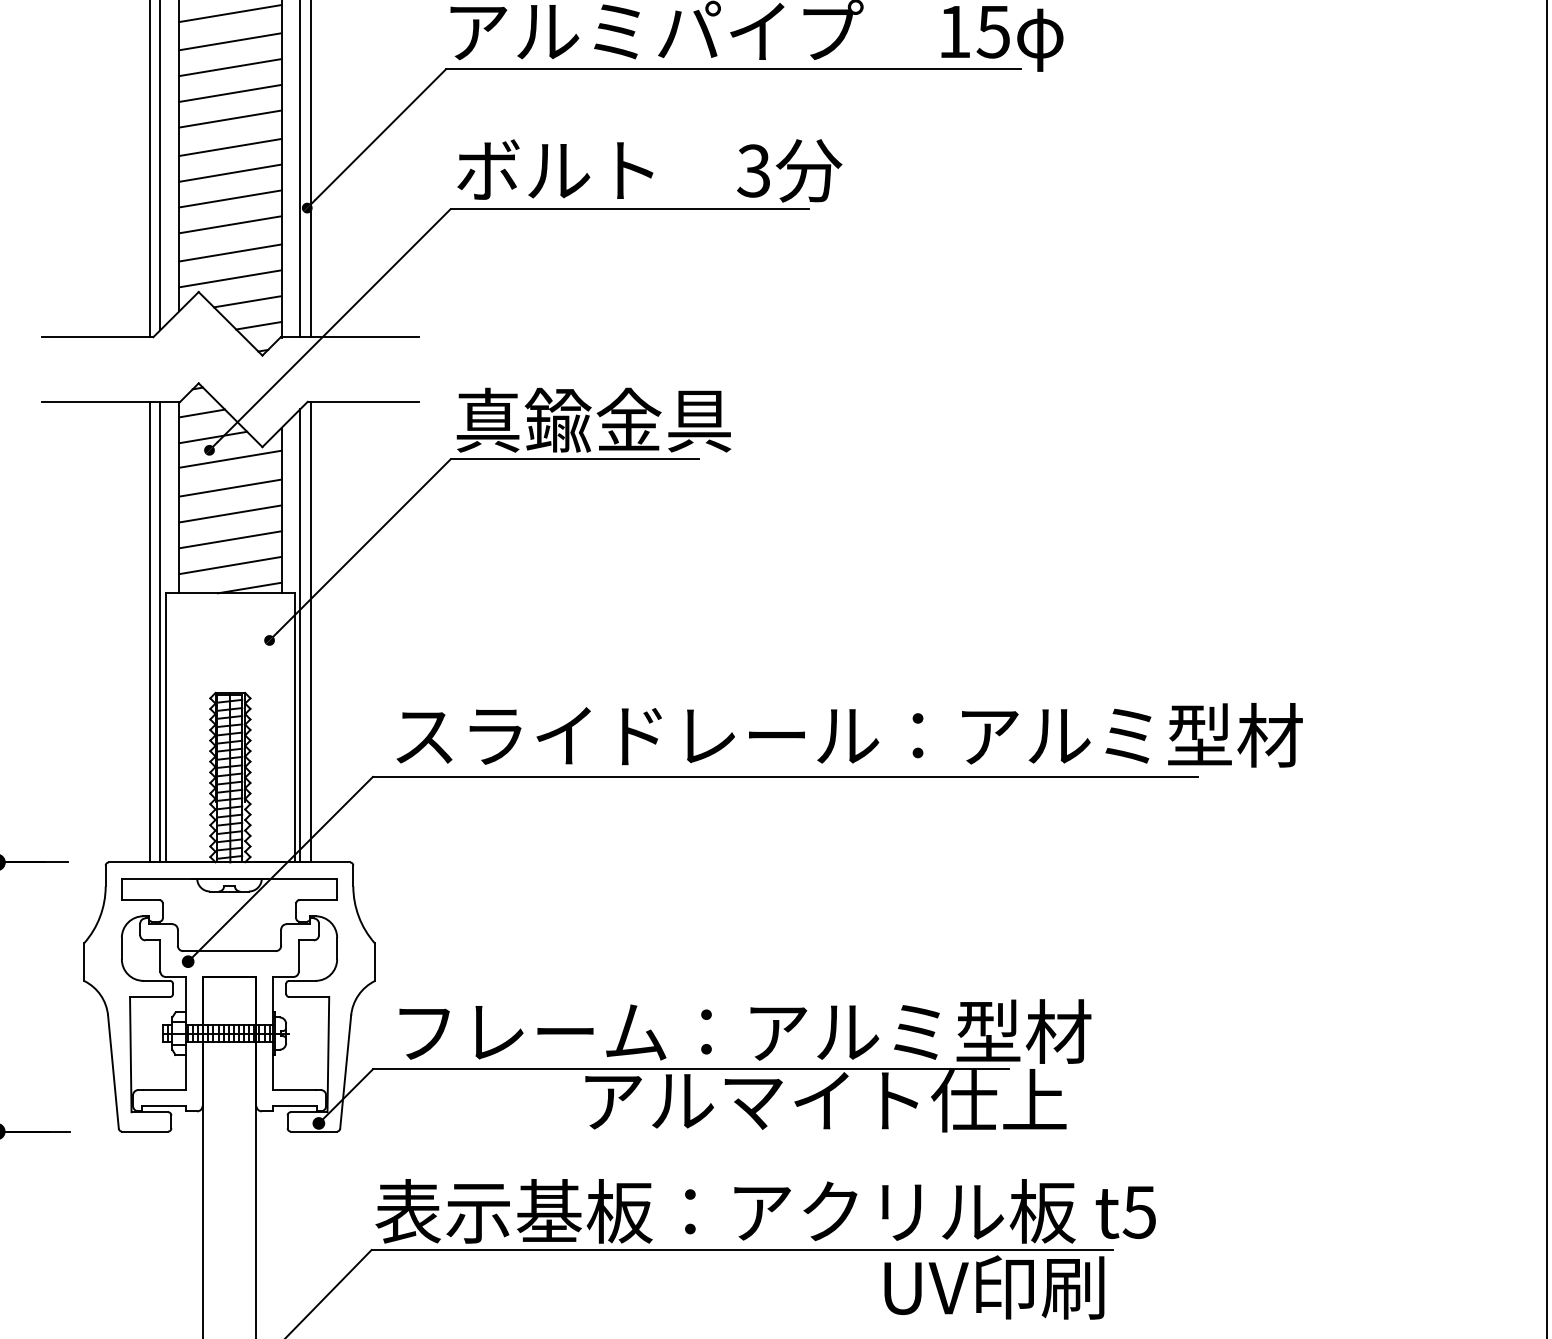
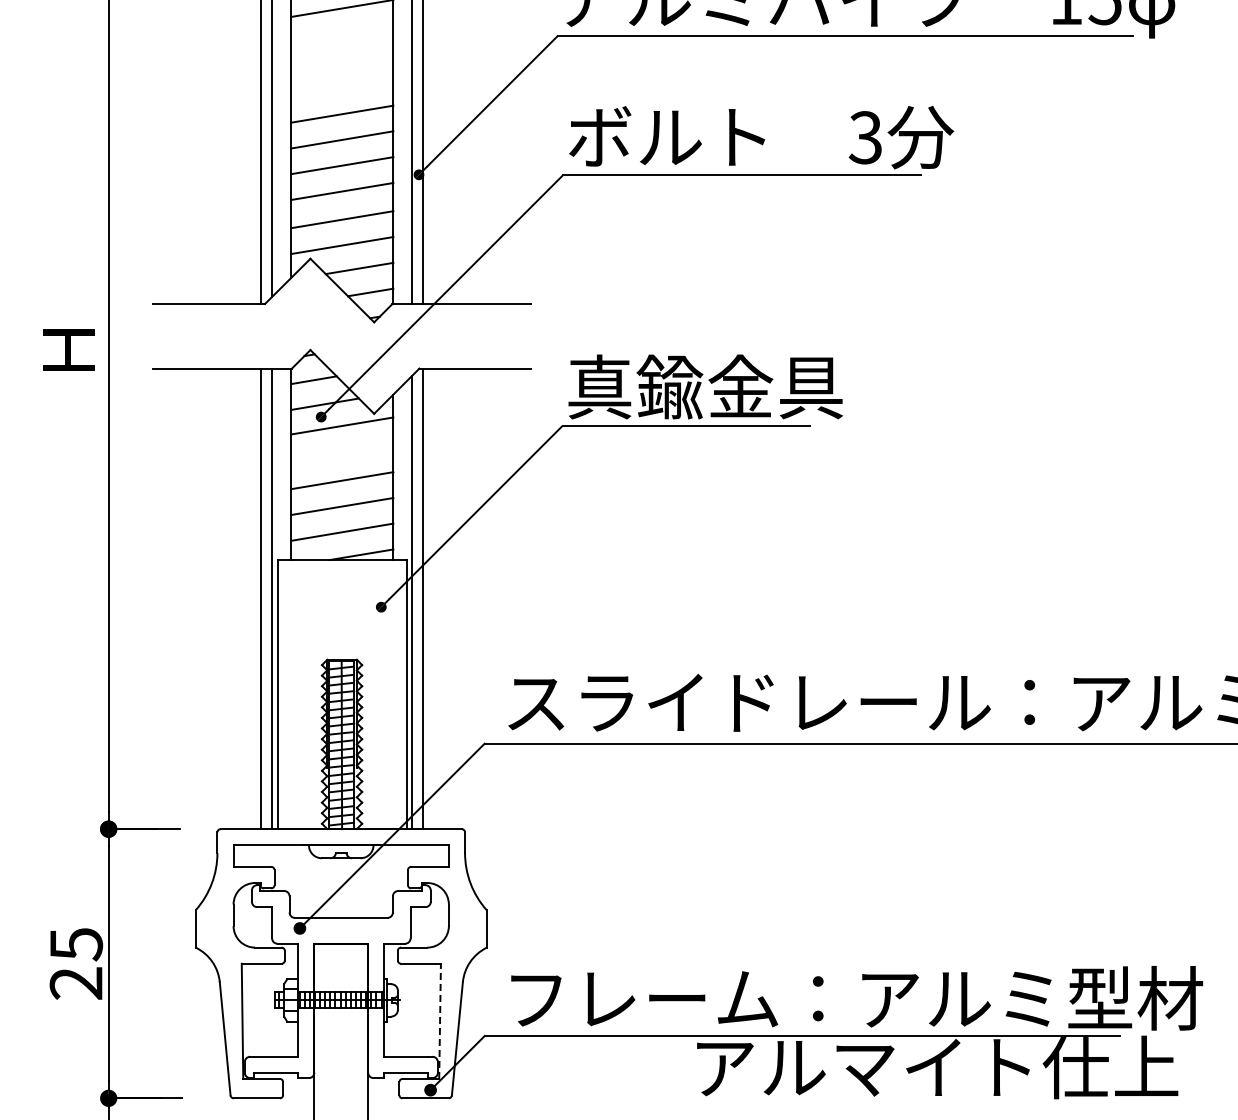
line: (230, 67) -> (342, 34), removed
line: (230, 92) -> (342, 59), removed
line: (230, 118) -> (342, 85), removed
line: (230, 487) -> (342, 454), removed
line: (328, 1054) -> (440, 1021), solid -> dashed

